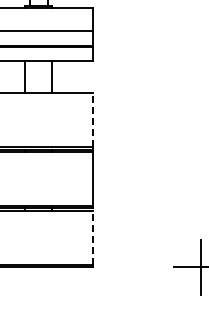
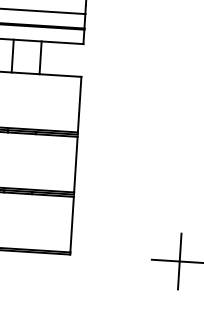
line: (93, 119) -> (79, 103), dashed -> solid
line: (93, 237) -> (72, 224), dashed -> solid

